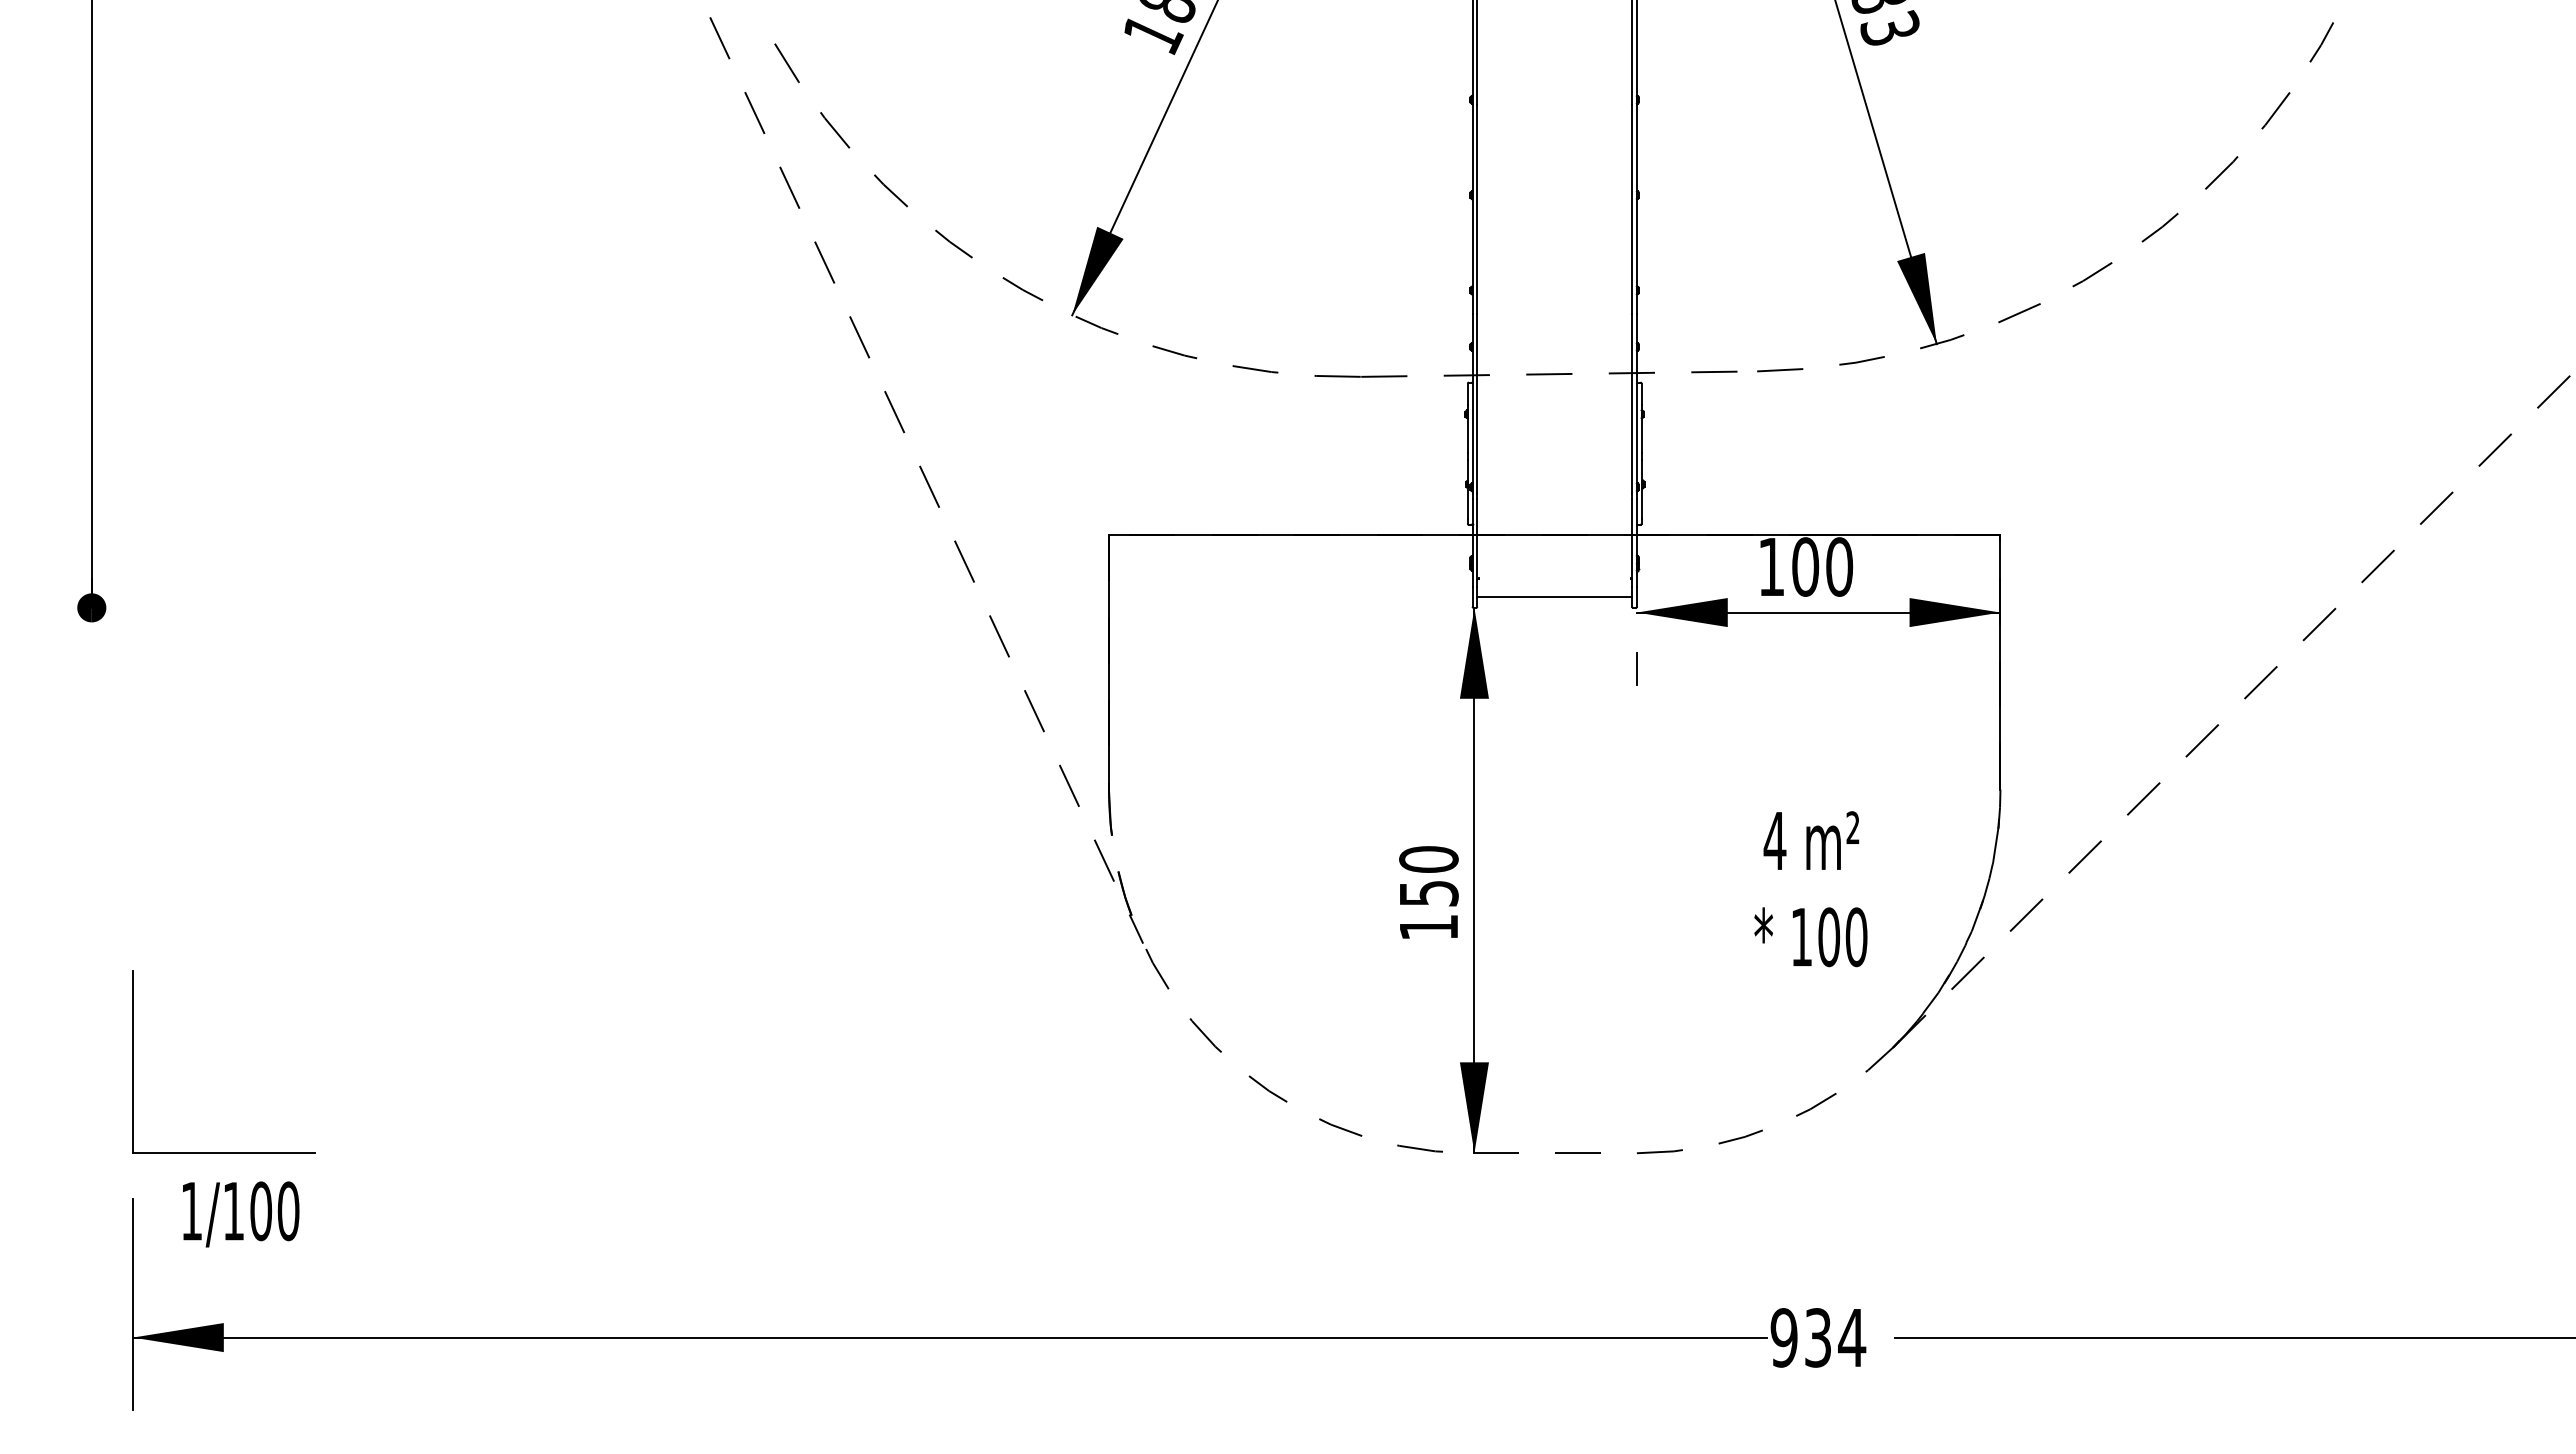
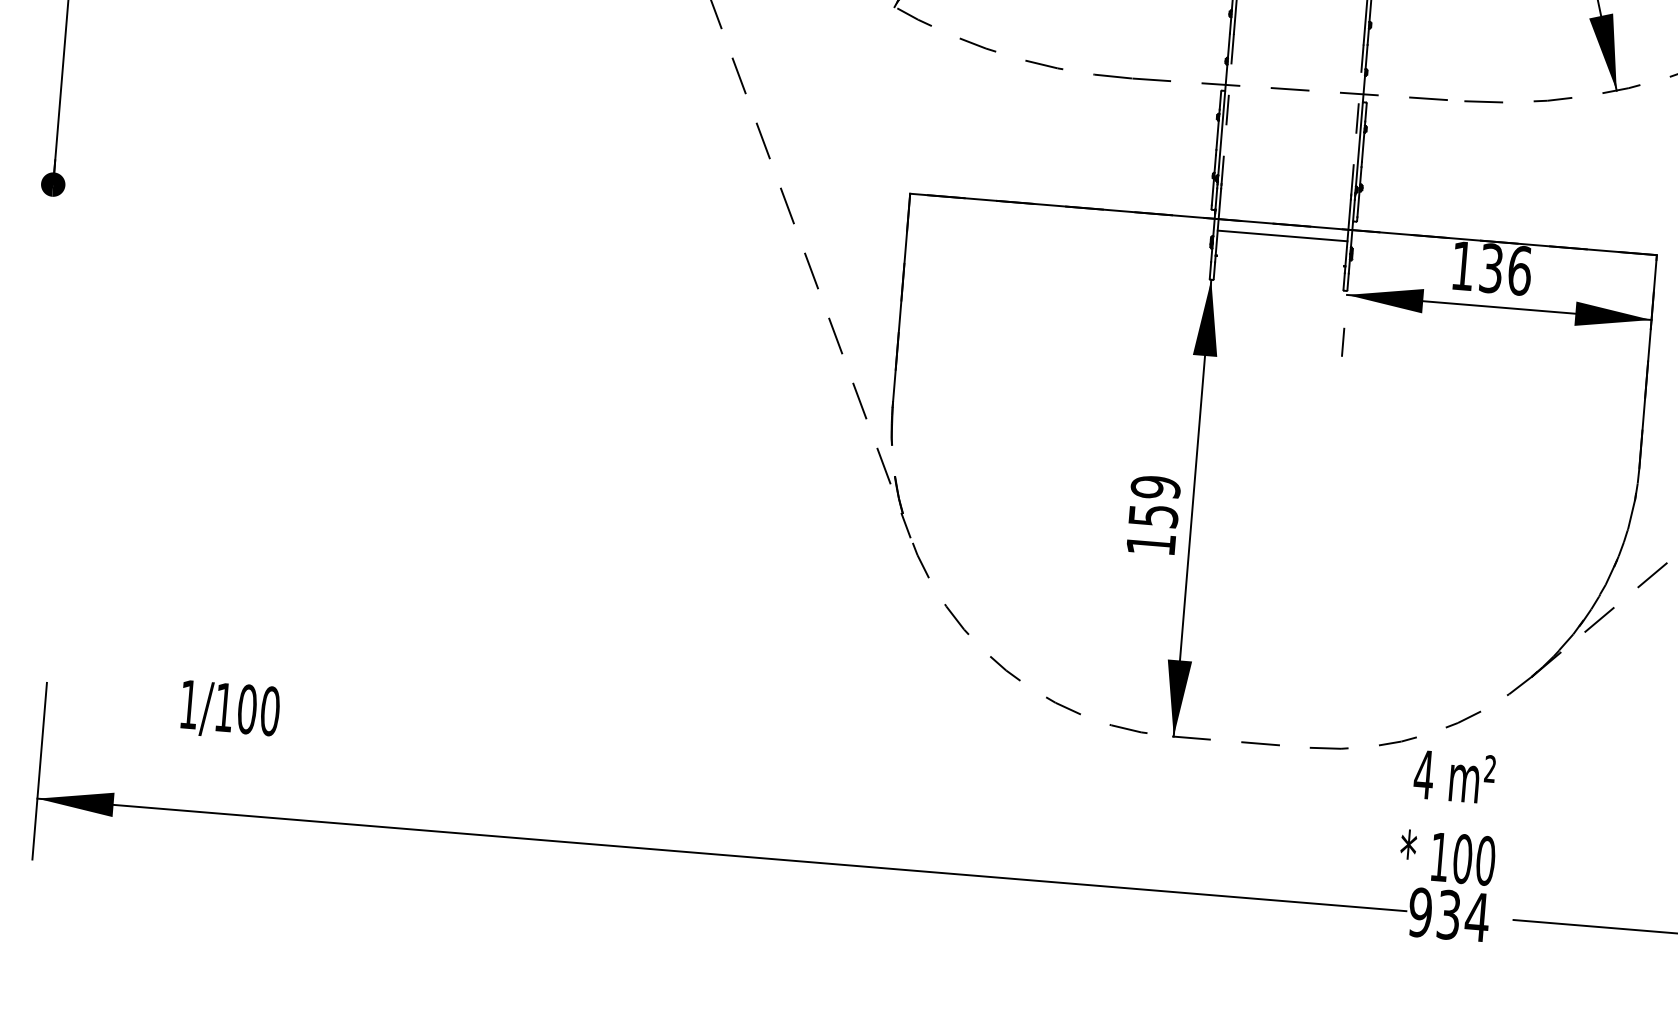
line: (1477, 403) -> (1227, 108), solid -> dashed
line: (1632, 403) -> (1357, 119), solid -> dashed
text: (1822, 566) -> (1505, 269), 100 -> 136
line: (1554, 596) -> (1282, 235), moved
text: (1428, 859) -> (1155, 487), 150 -> 159
text: (1810, 889) -> (1450, 817), moved
part: (133, 1061) -> (56, 567), removed
text: (241, 1214) -> (230, 710), moved

